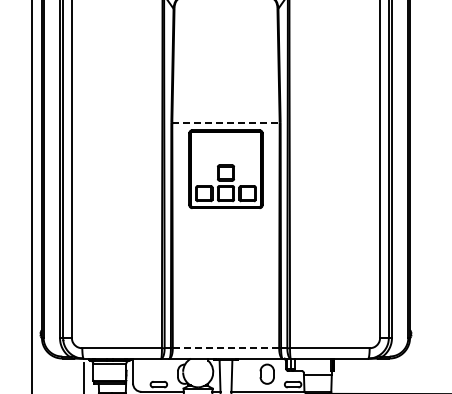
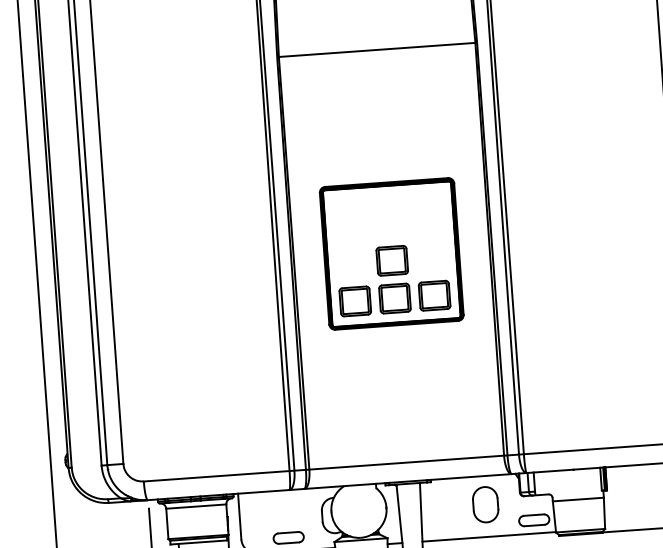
line: (225, 122) -> (376, 49), dashed -> solid
part: (225, 168) -> (390, 252), moved
line: (226, 348) -> (407, 462), dashed -> solid

